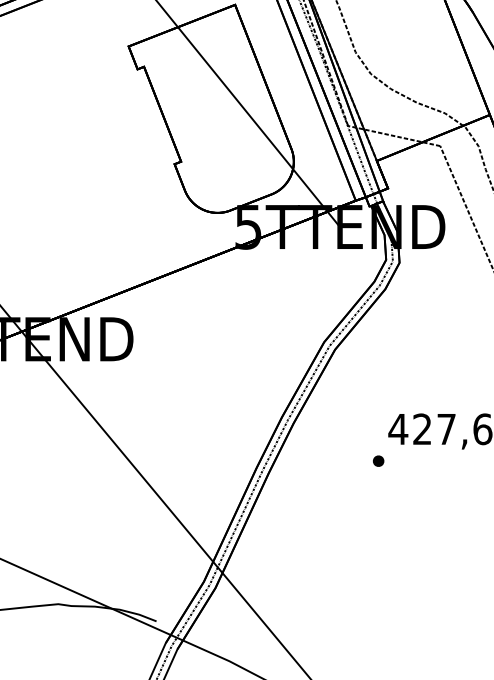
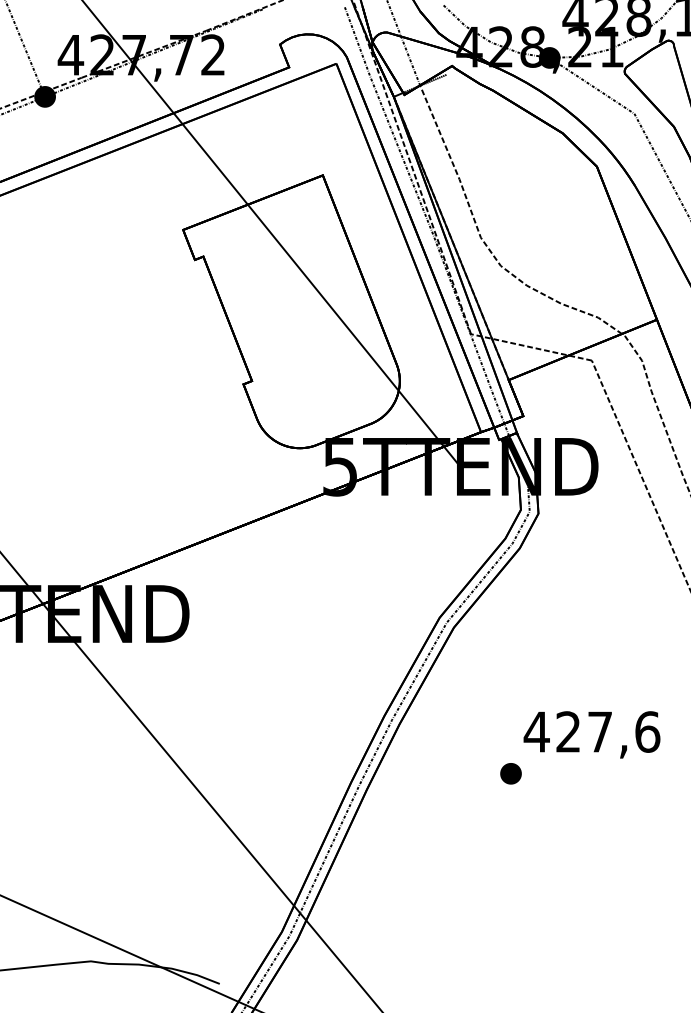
part: (378, 460) -> (510, 773), size x1.43

